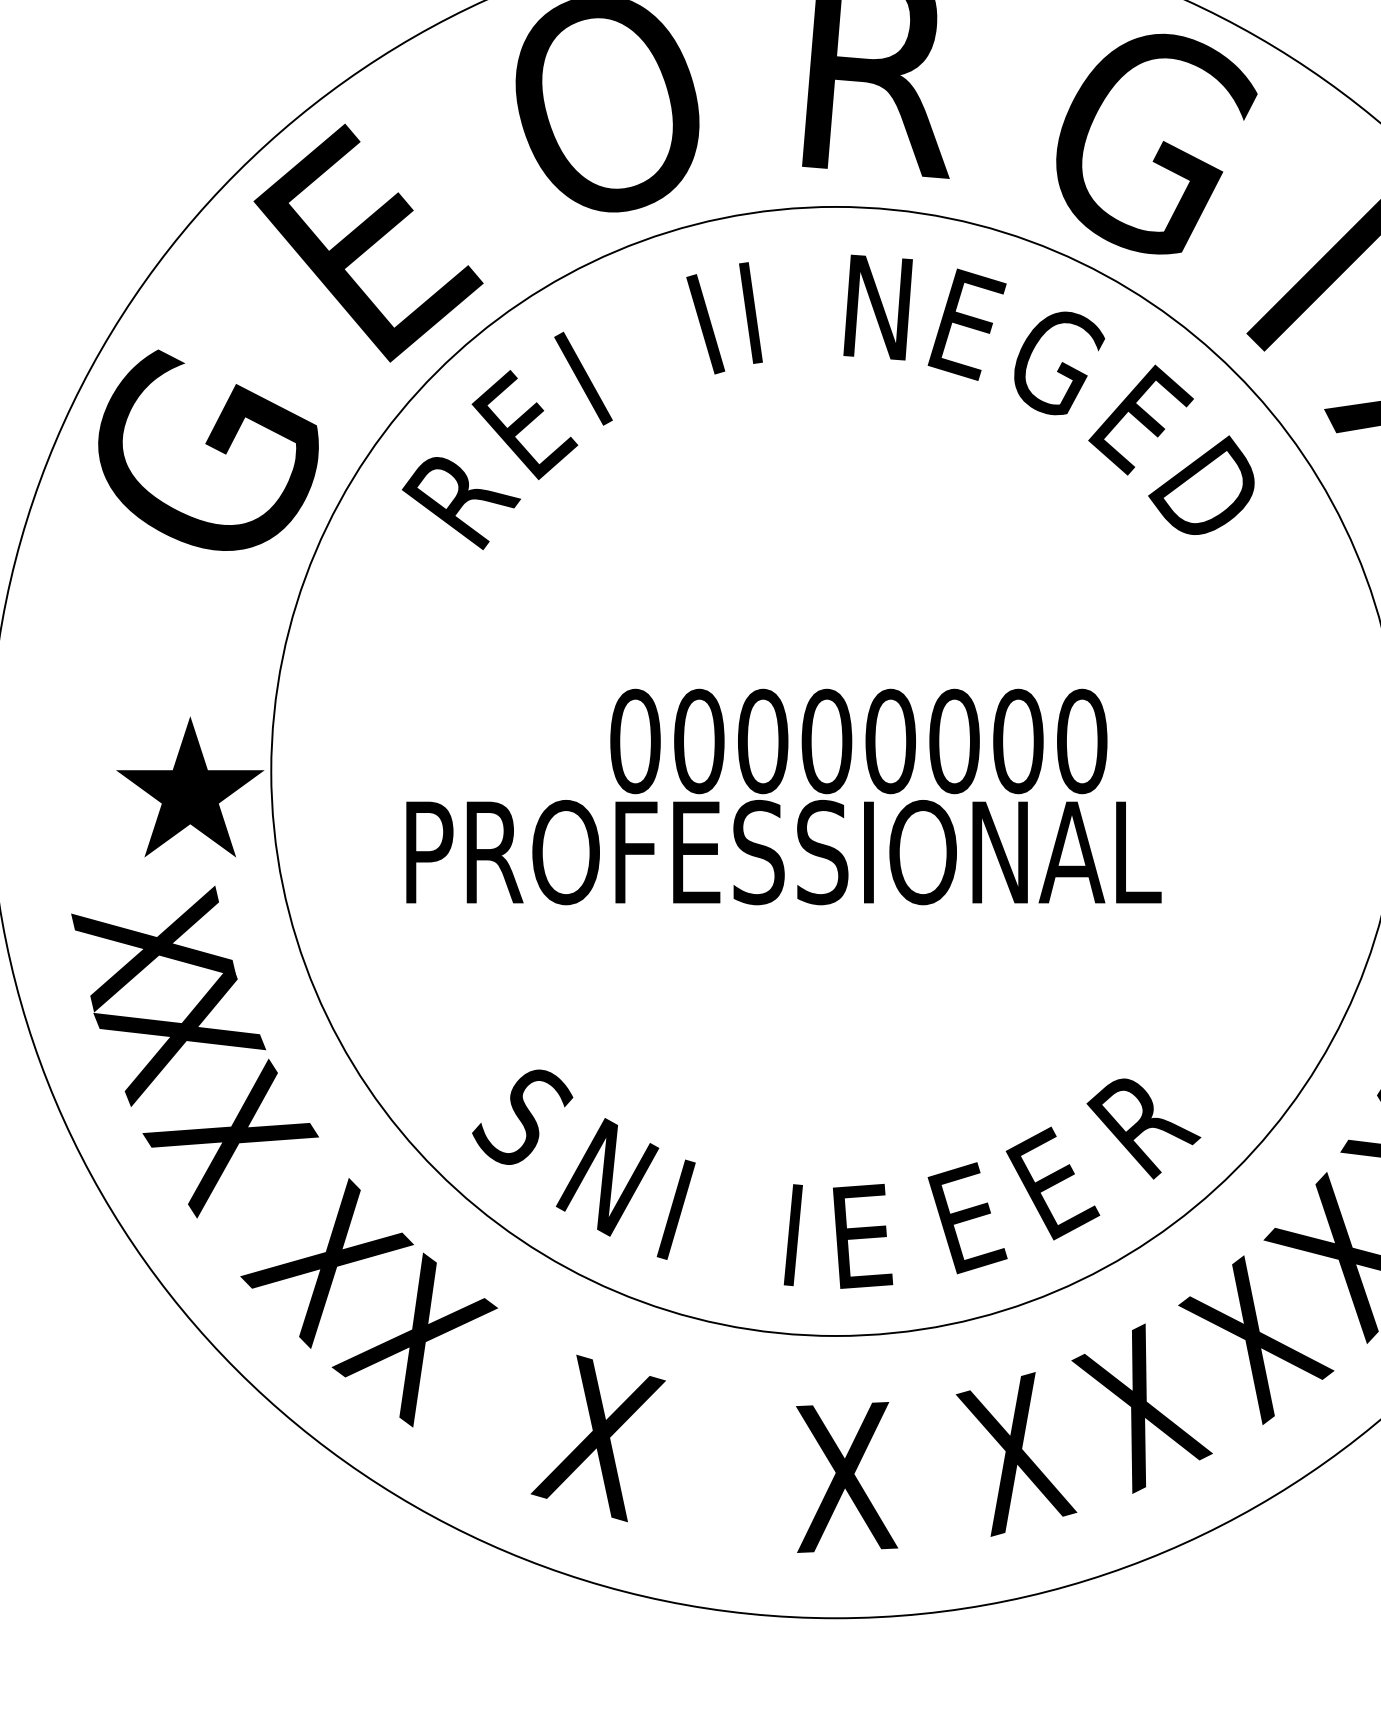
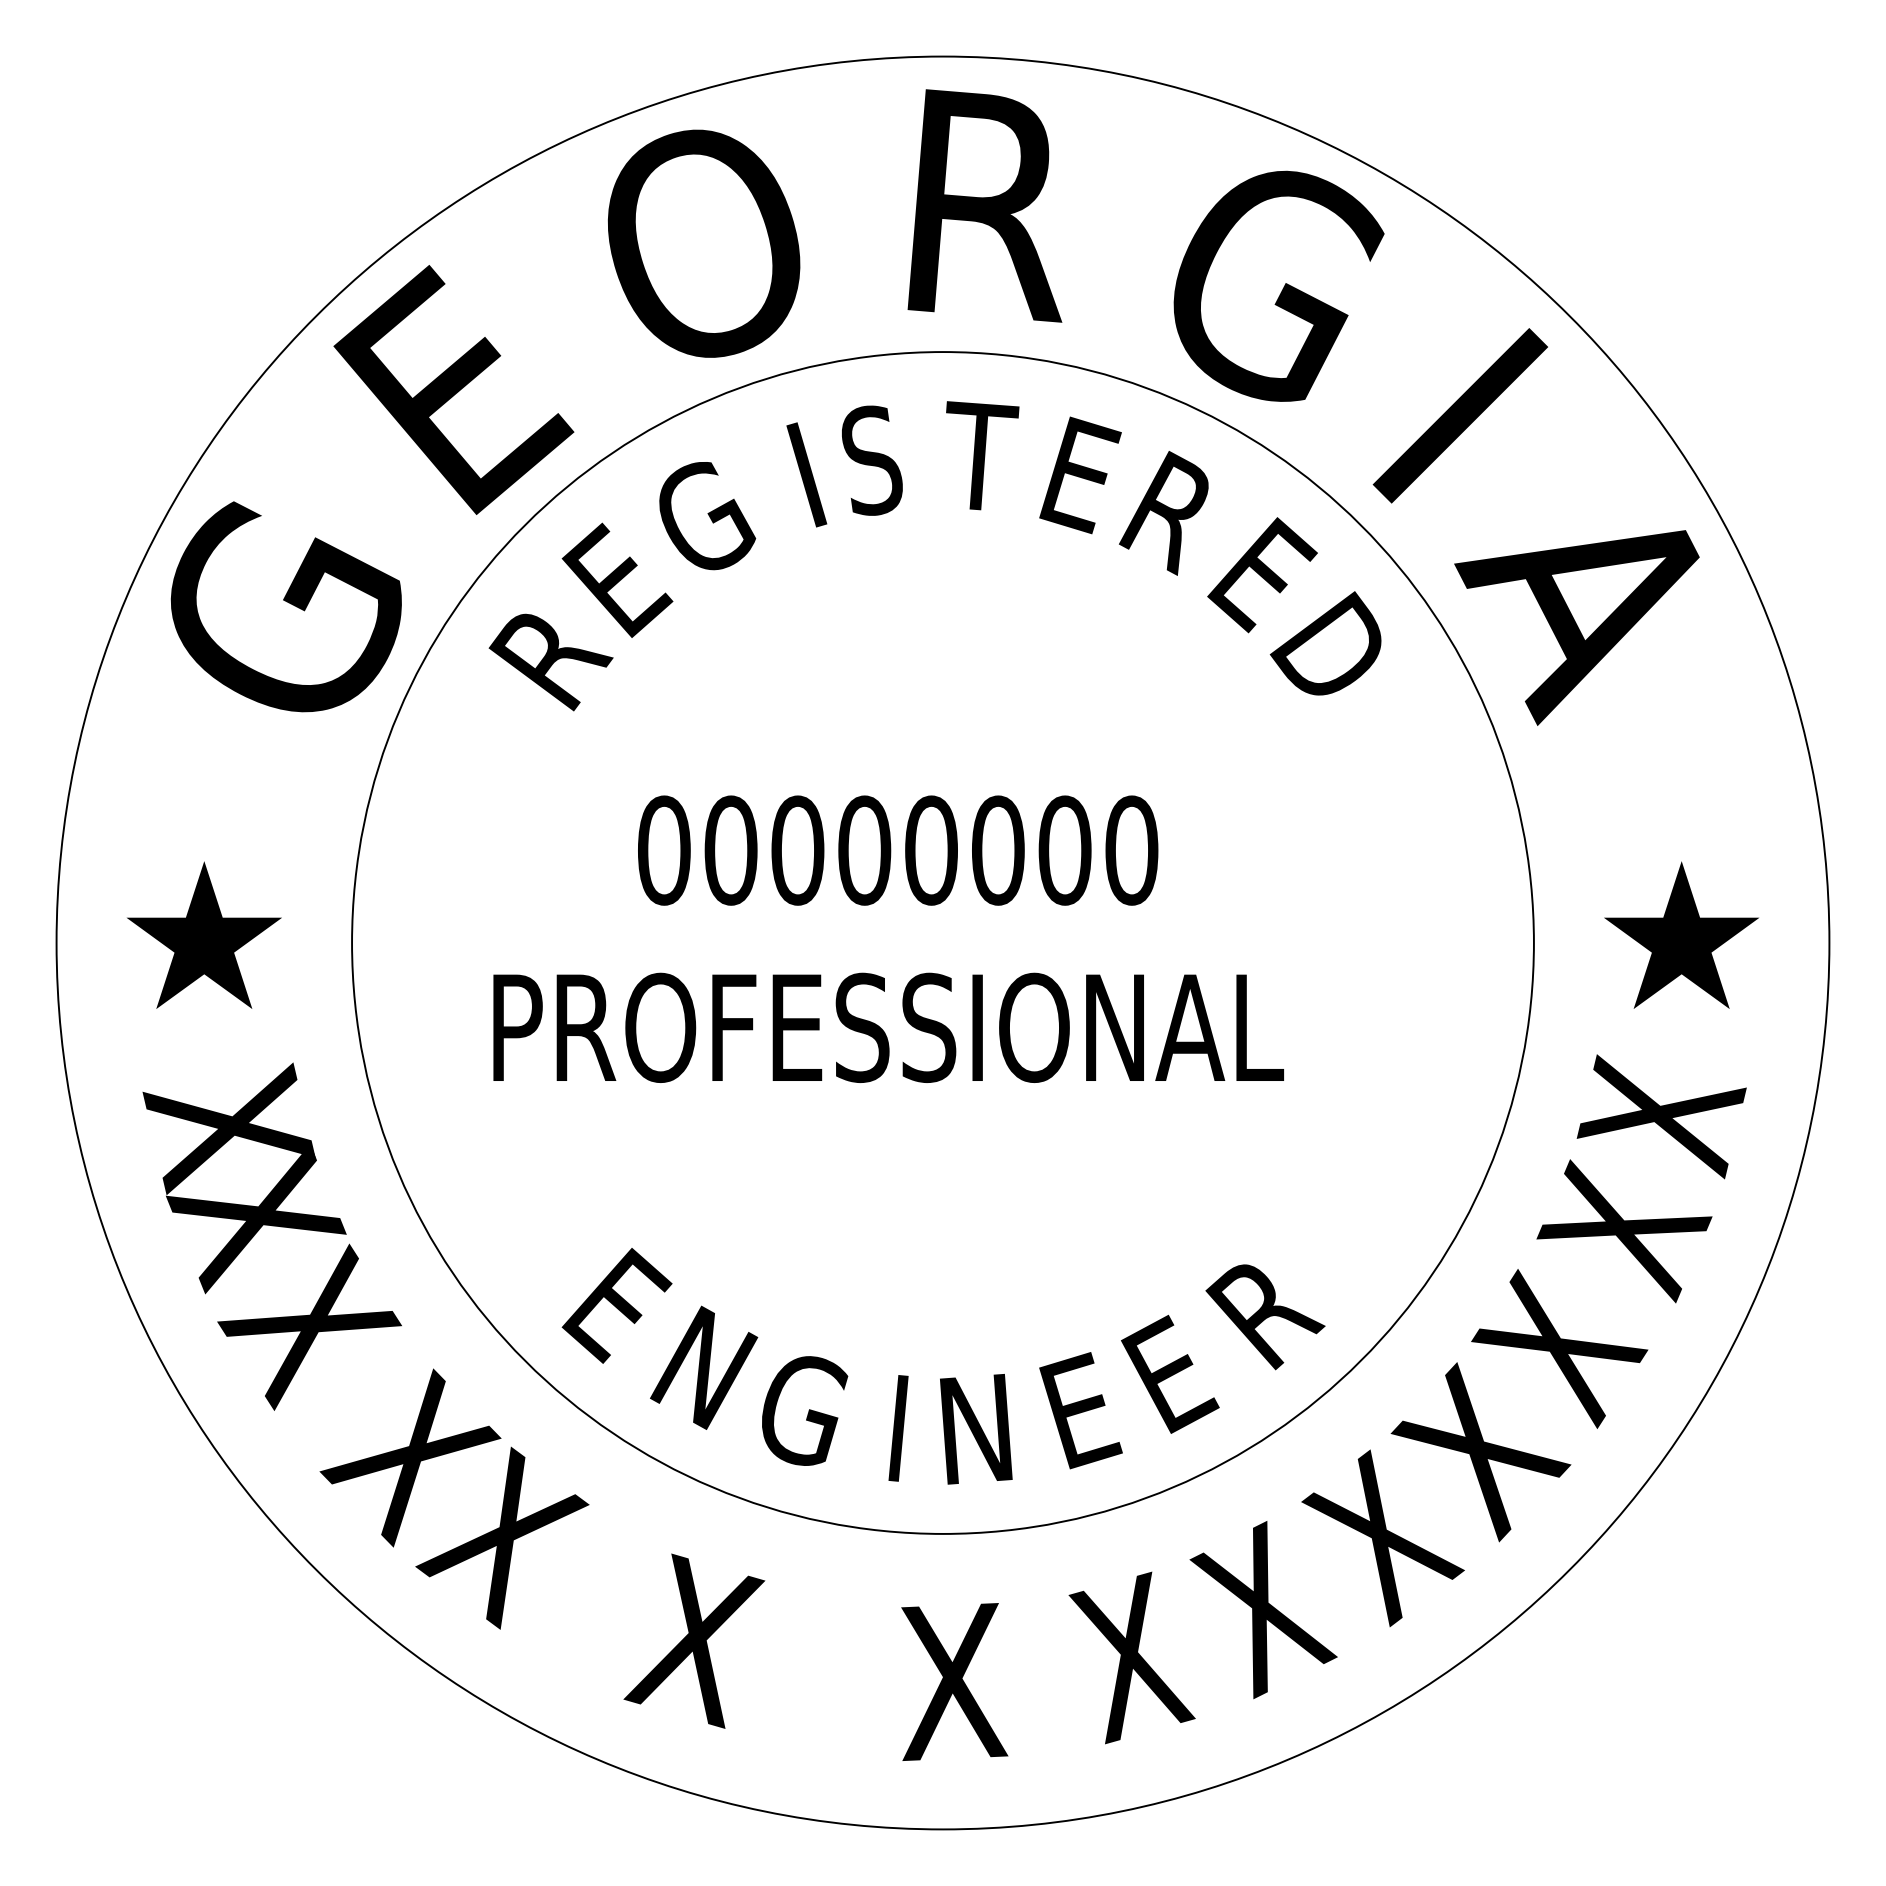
text: (875, 306) -> (984, 456), N -> T
text: (767, 310) -> (871, 460), I -> S
text: (1054, 360) -> (1171, 512), G -> R
text: (606, 368) -> (702, 521), I -> G
text: (859, 741) -> (898, 850), moved
part: (190, 786) -> (204, 934), moved
text: (523, 1117) -> (616, 1305), S -> E
text: (700, 1215) -> (801, 1407), I -> G
text: (873, 1235) -> (982, 1428), E -> N

